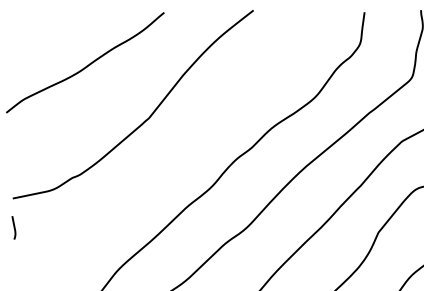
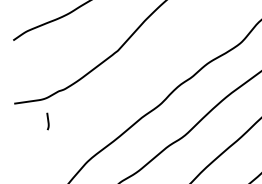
curve: (13, 227) -> (47, 121), moved

